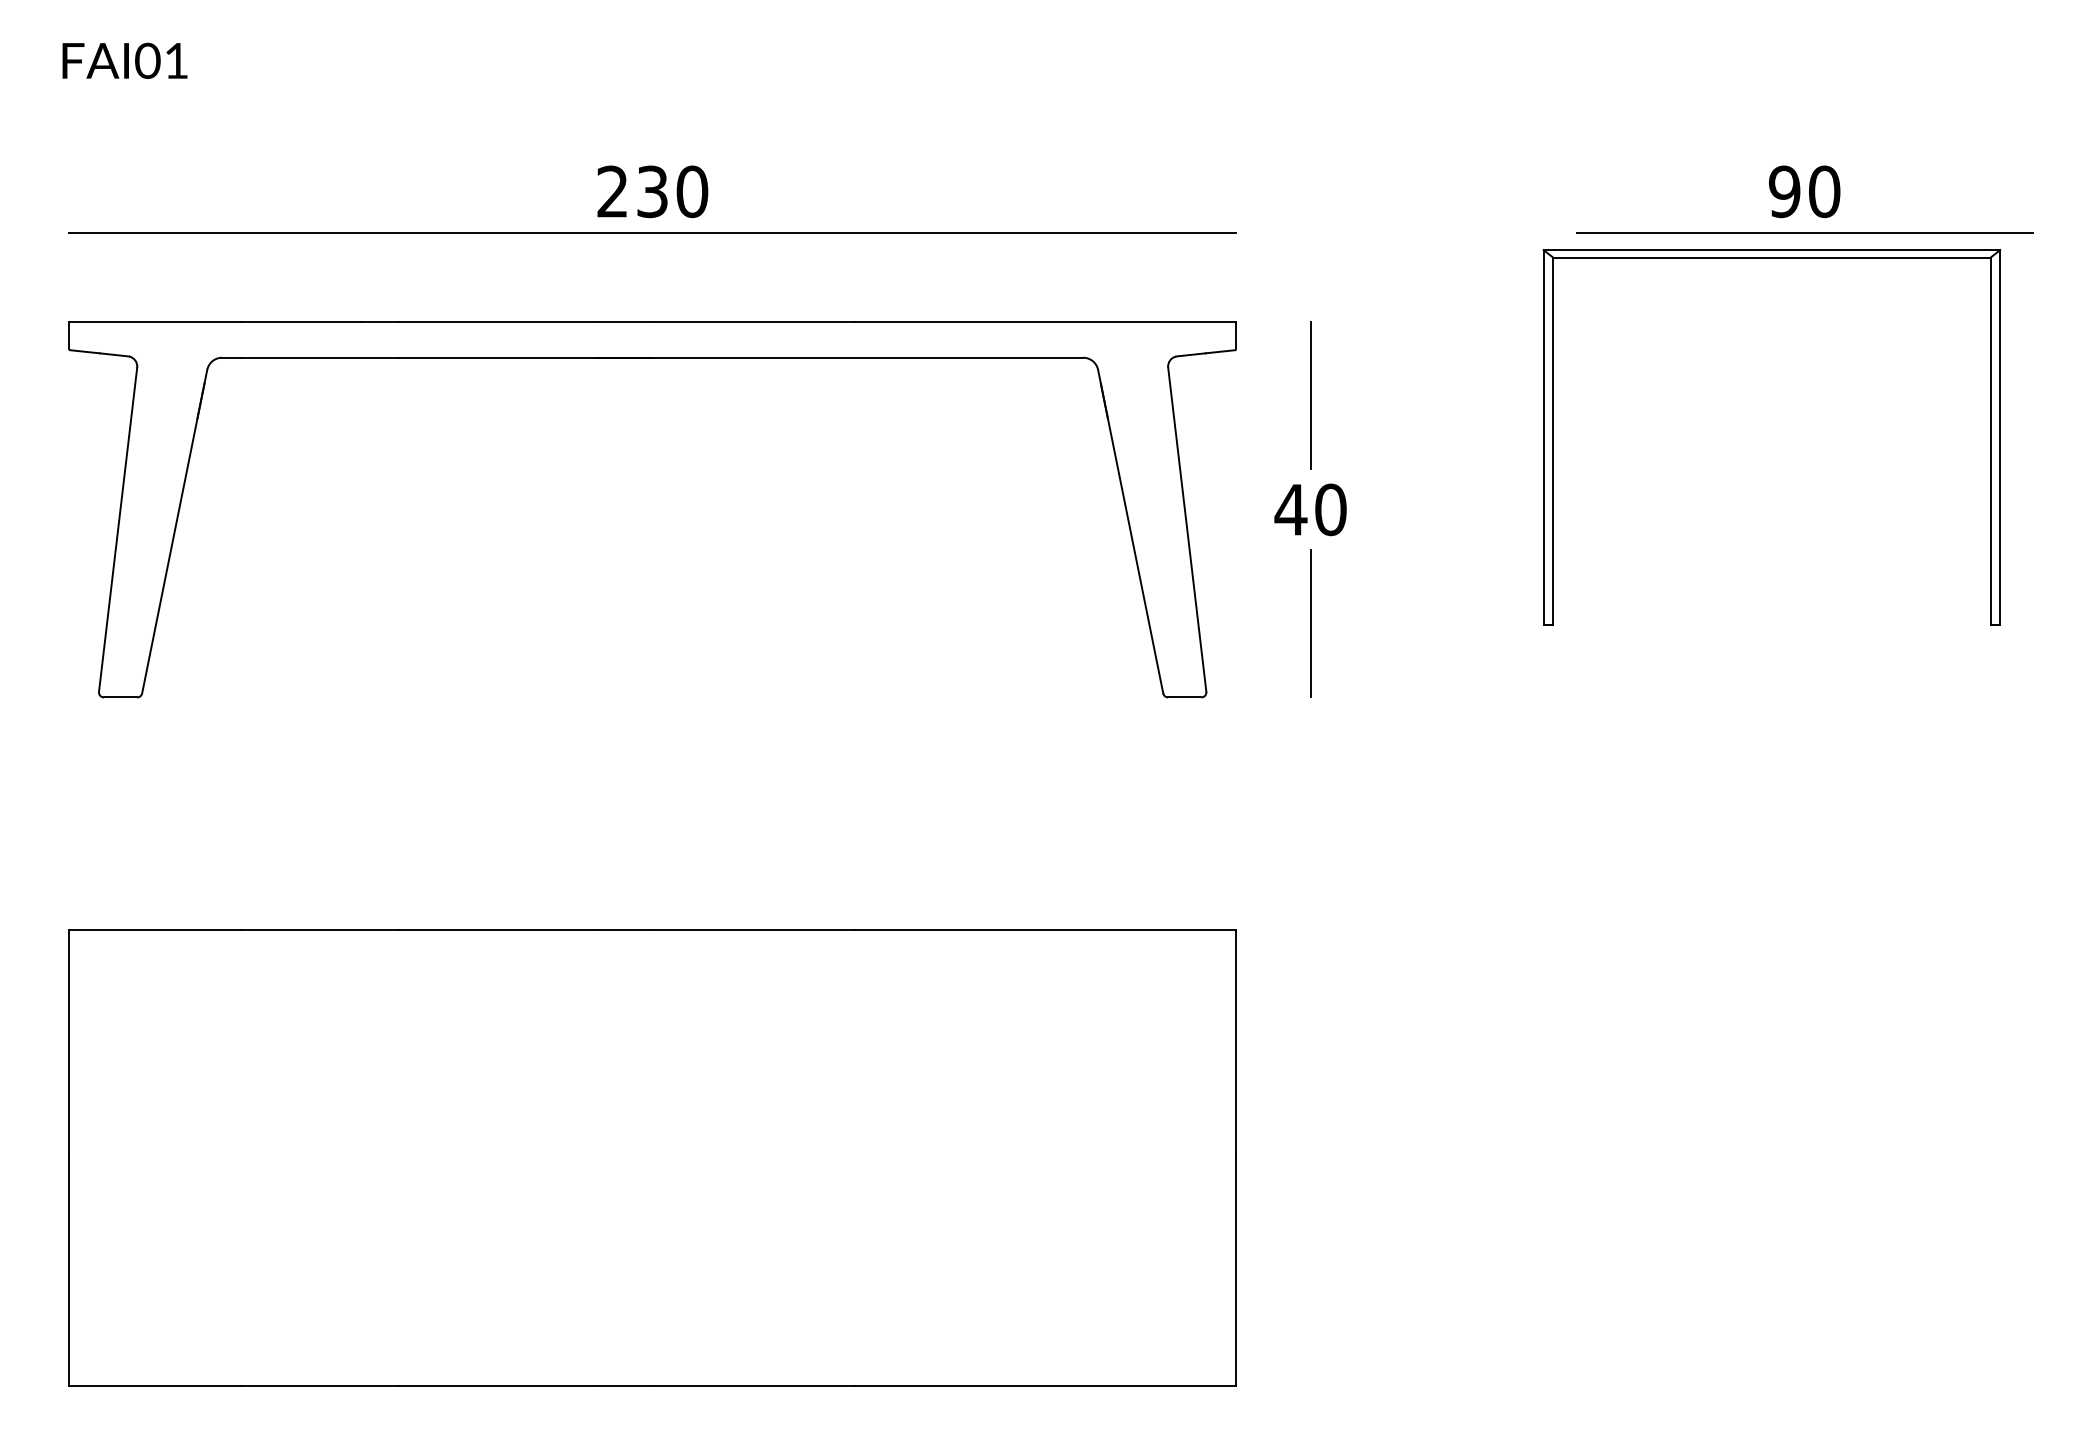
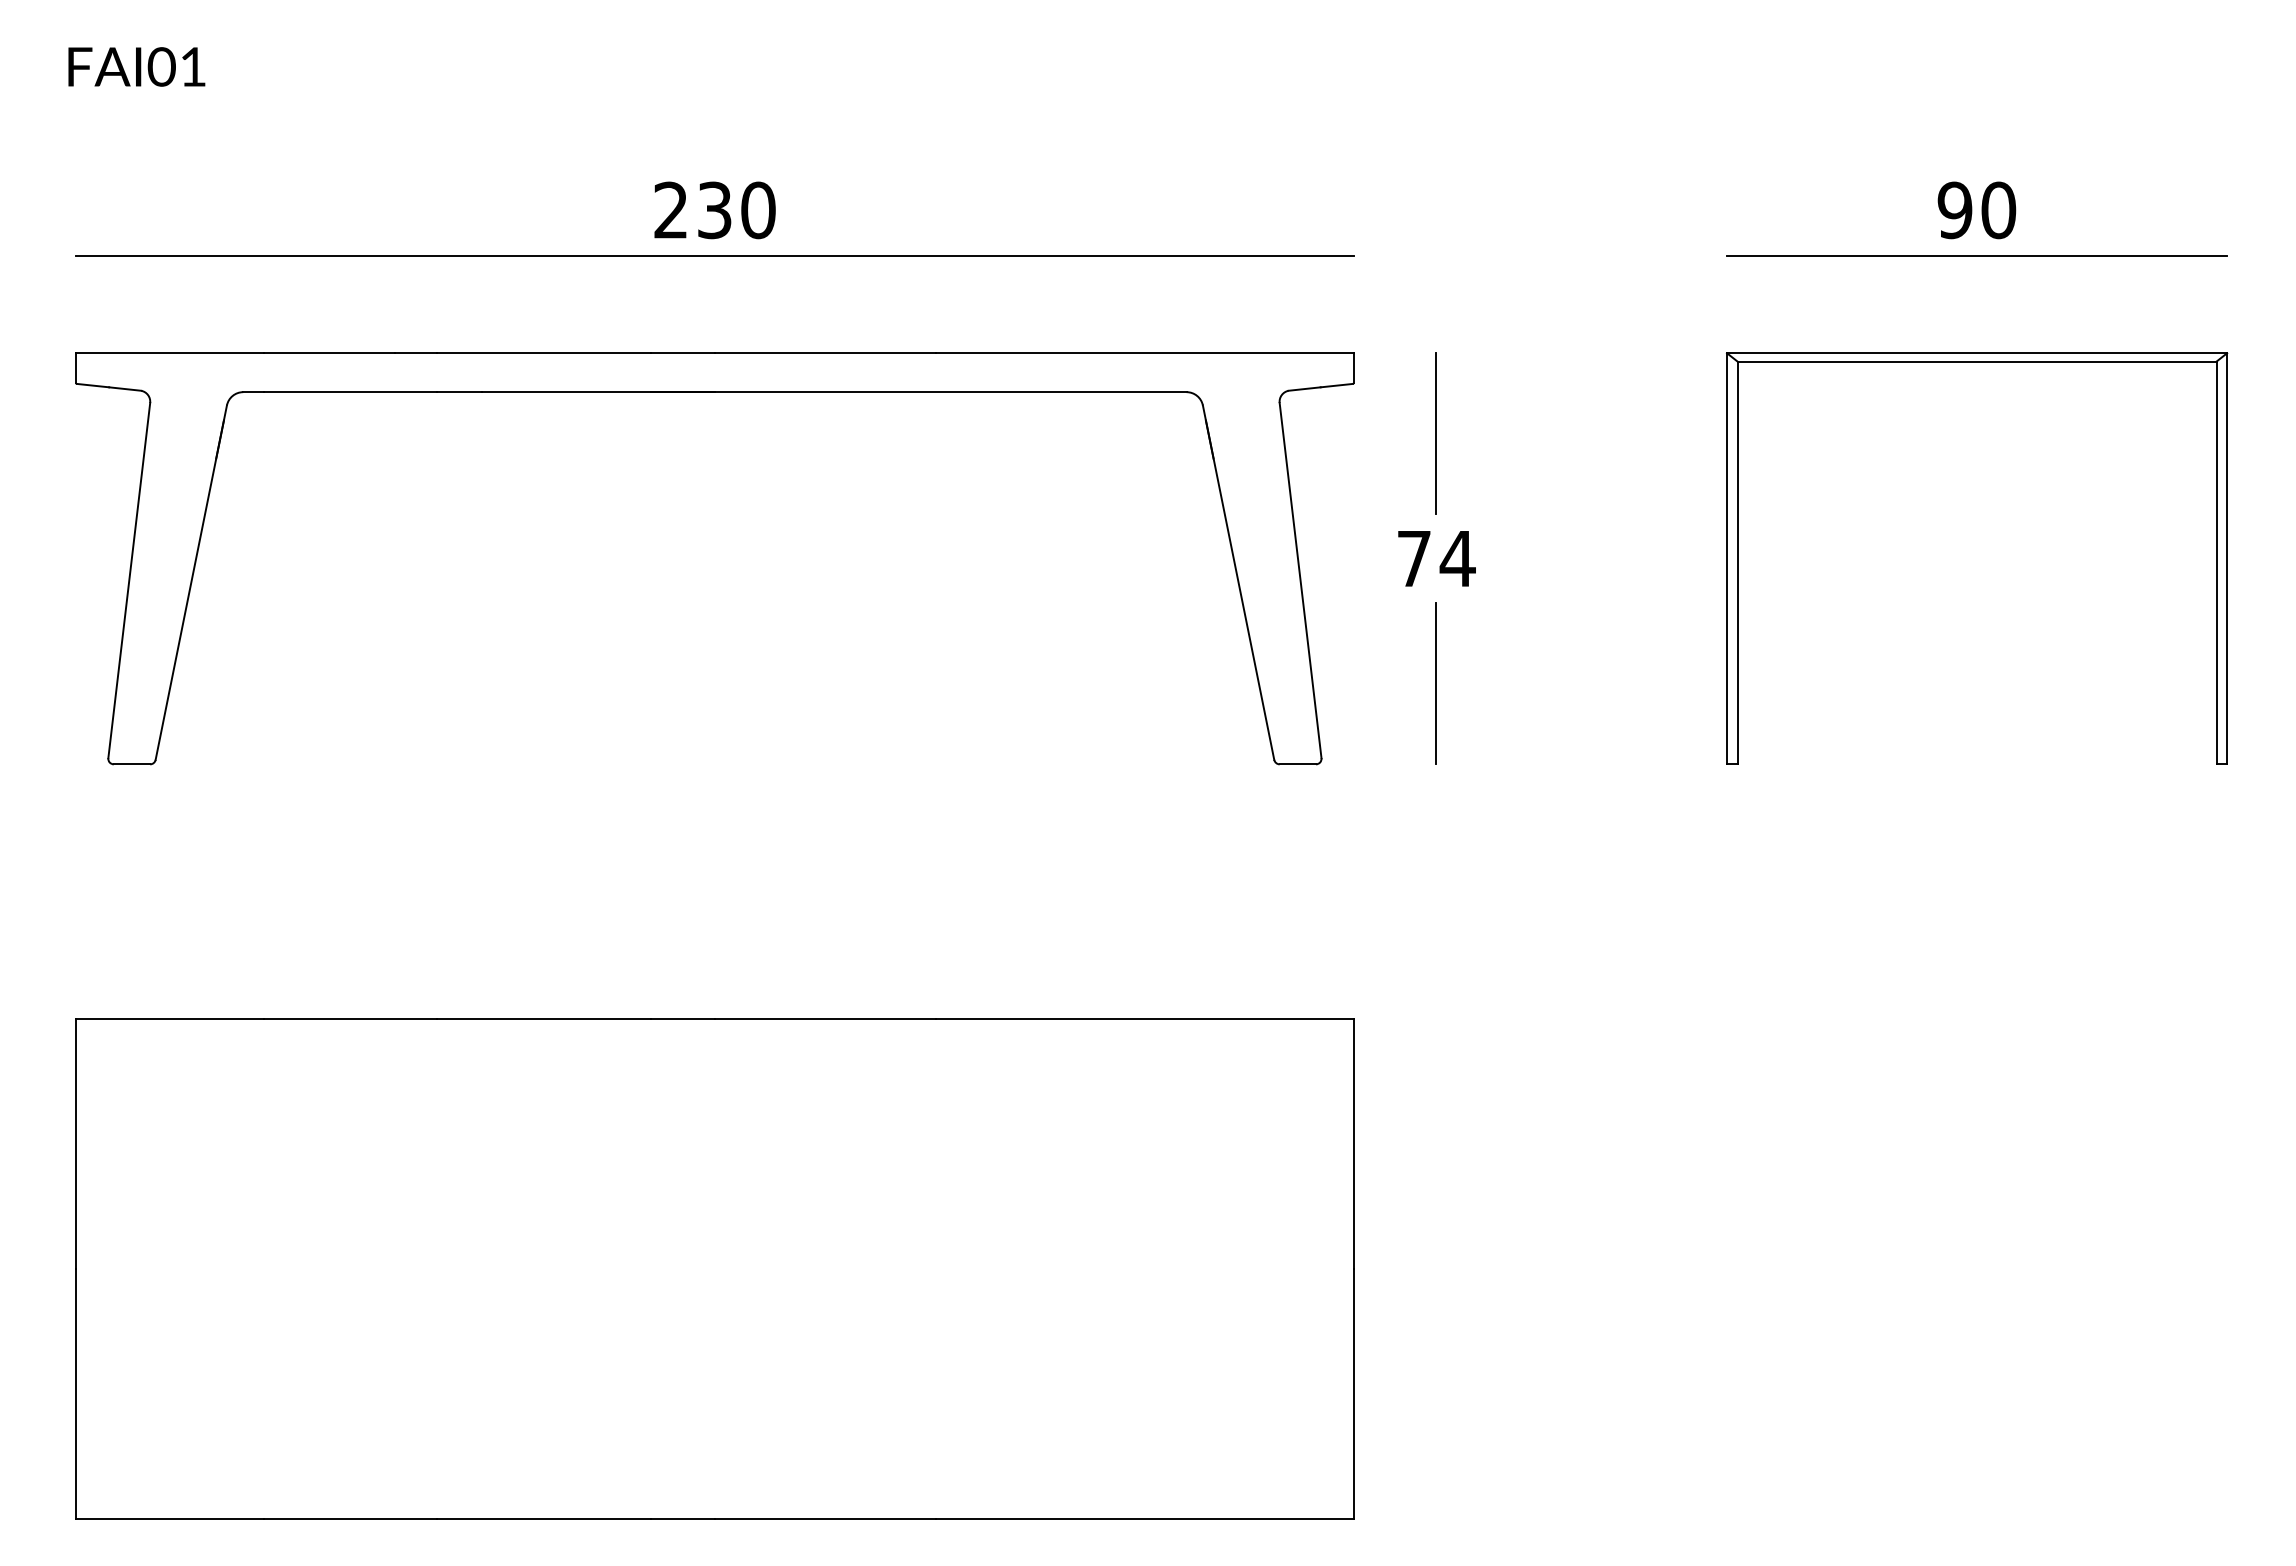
part: (1772, 258) -> (1977, 362), moved
text: (1310, 509) -> (1435, 558), 40 -> 74

